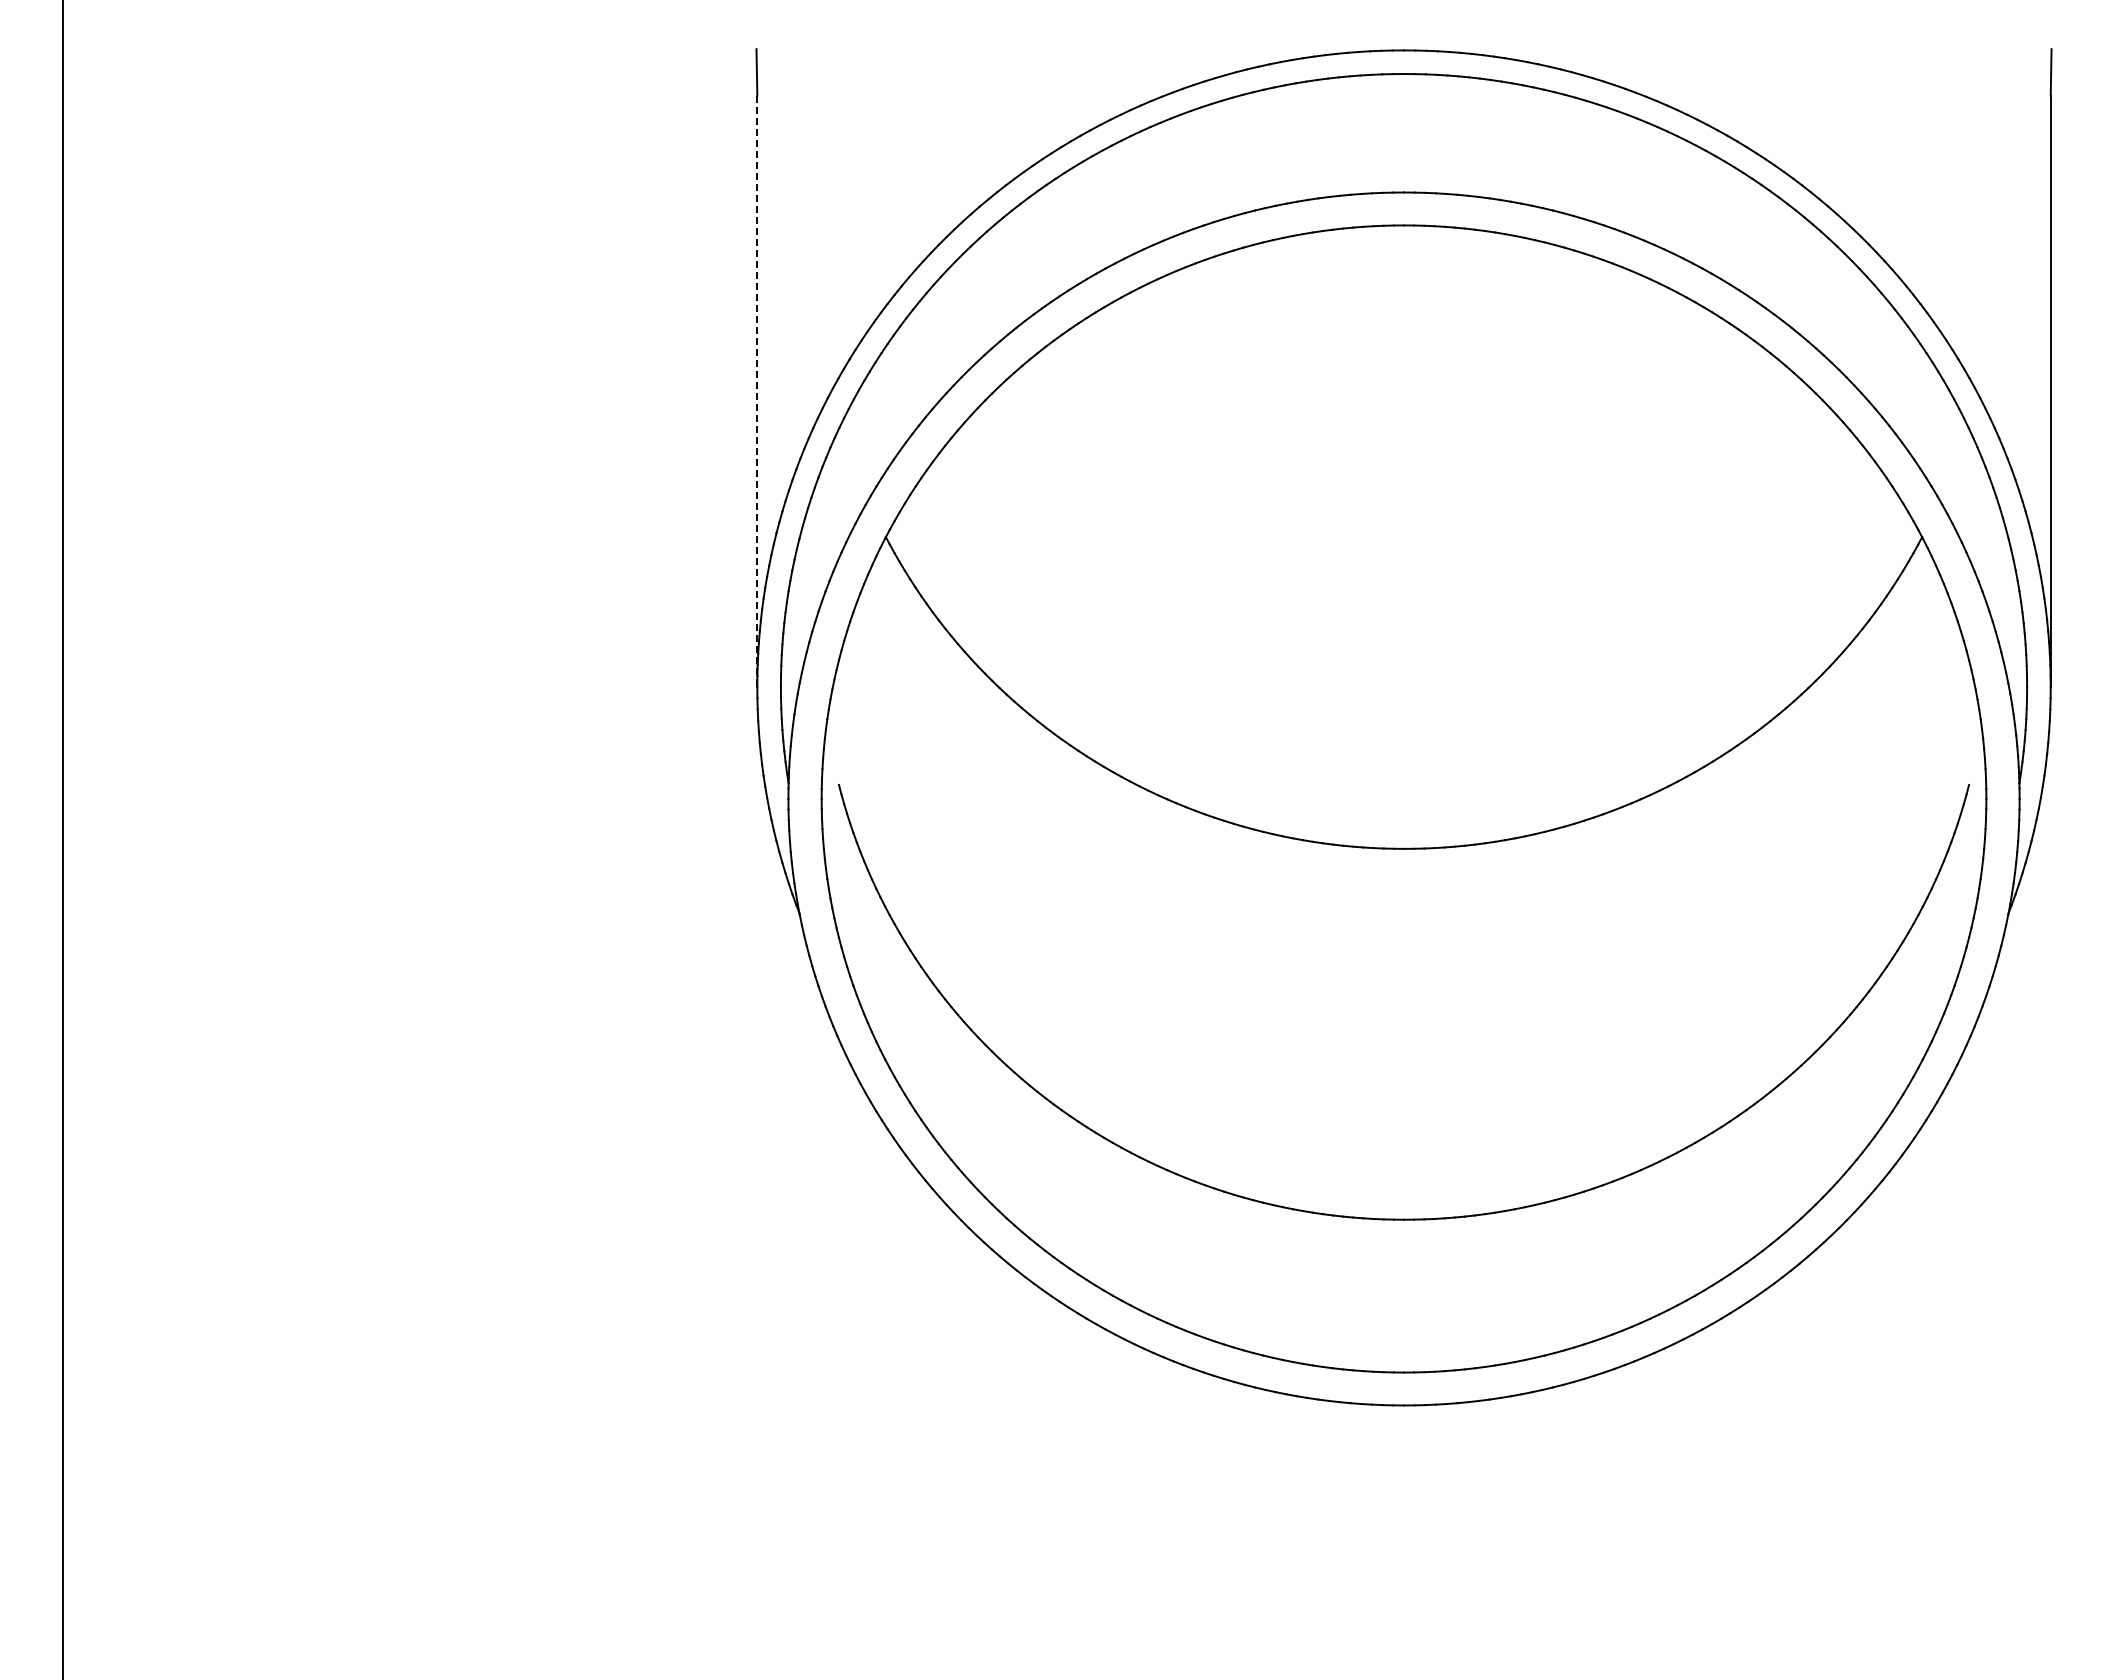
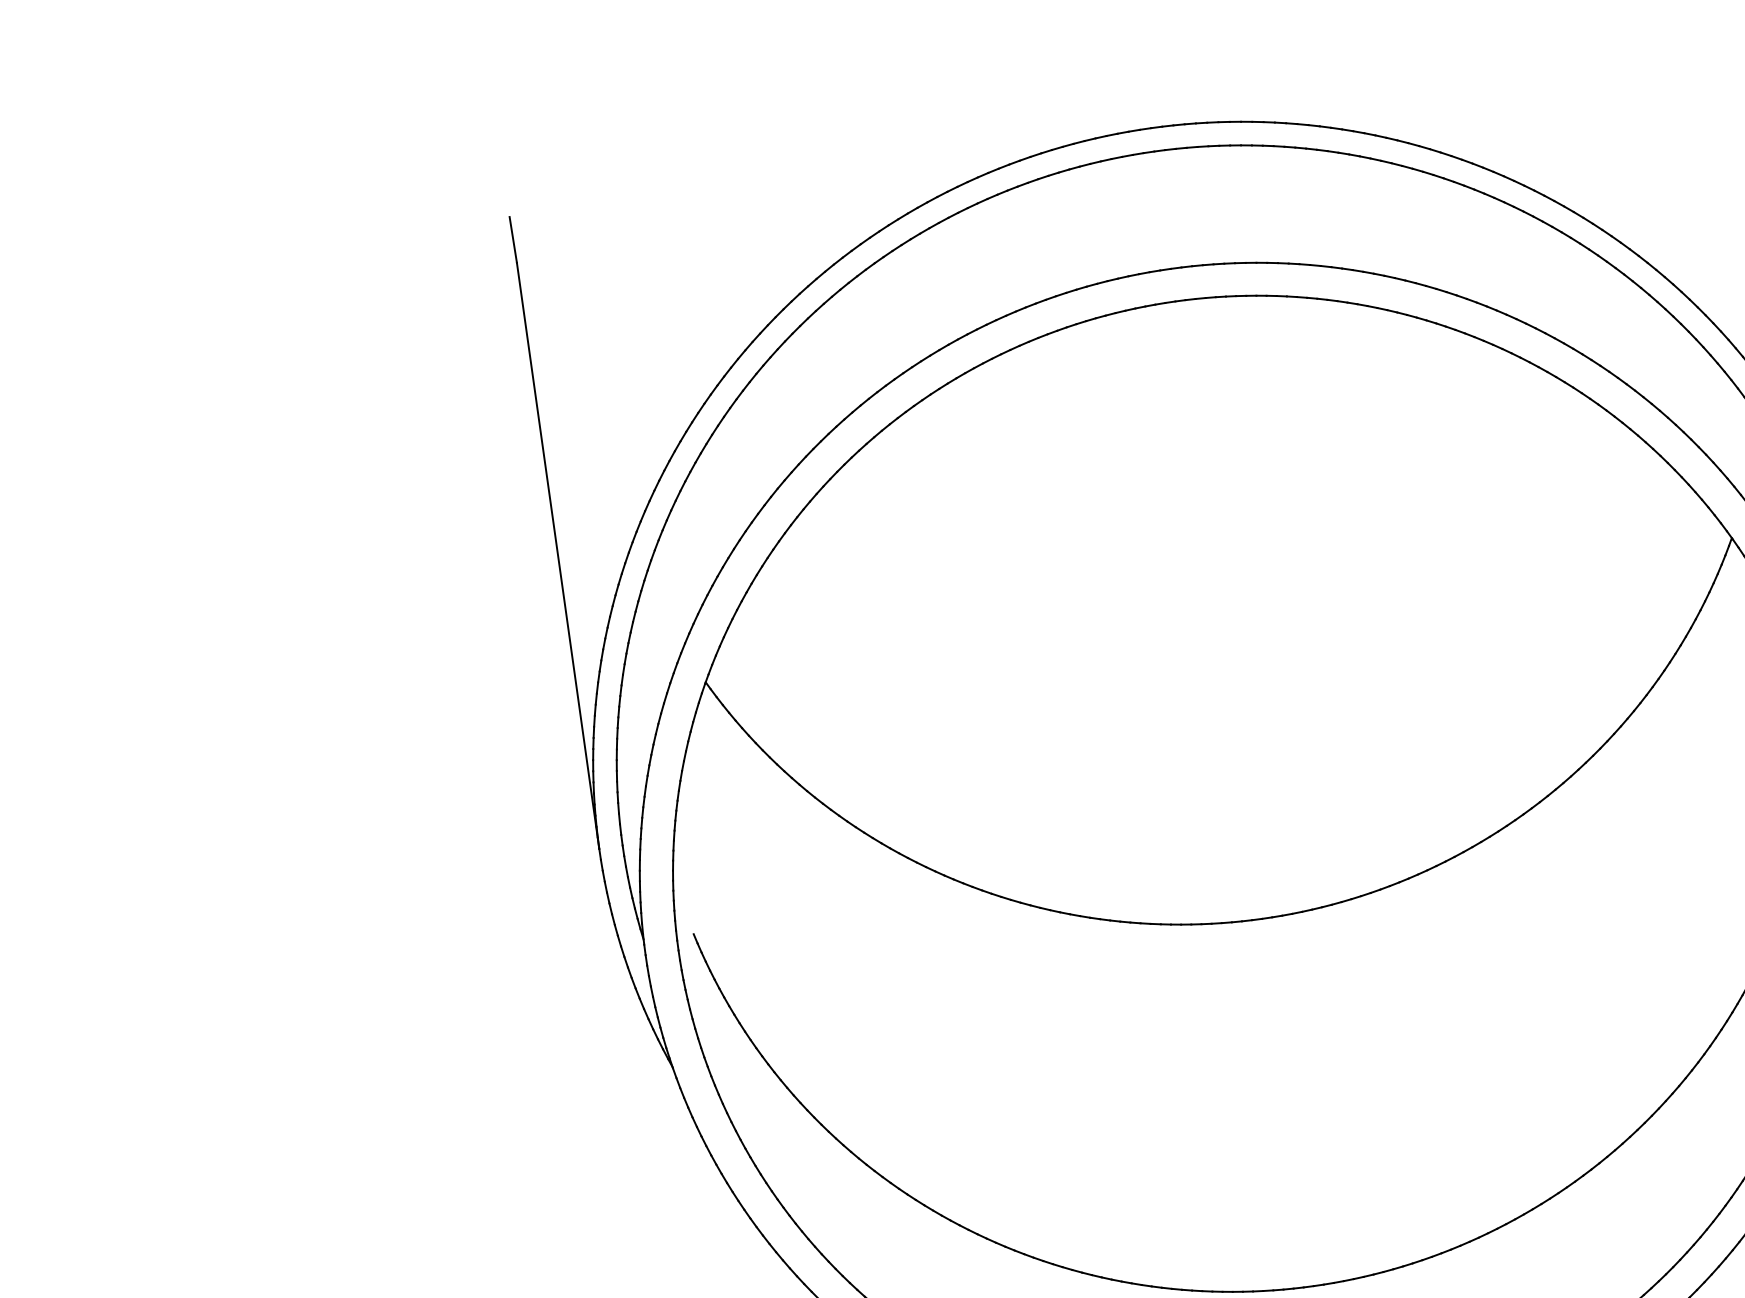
line: (757, 391) -> (558, 555), dashed -> solid

